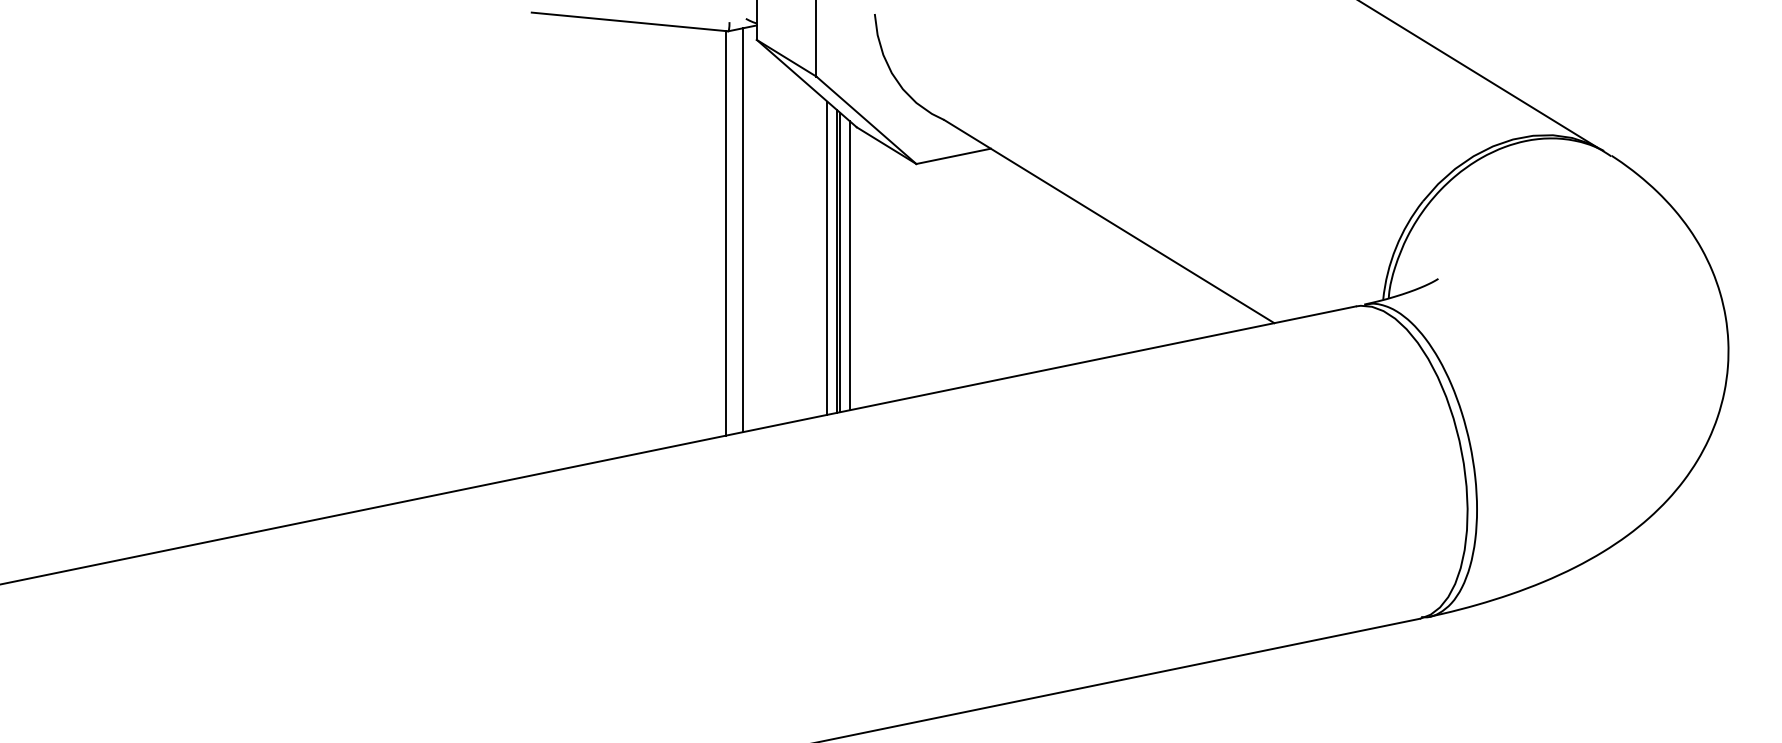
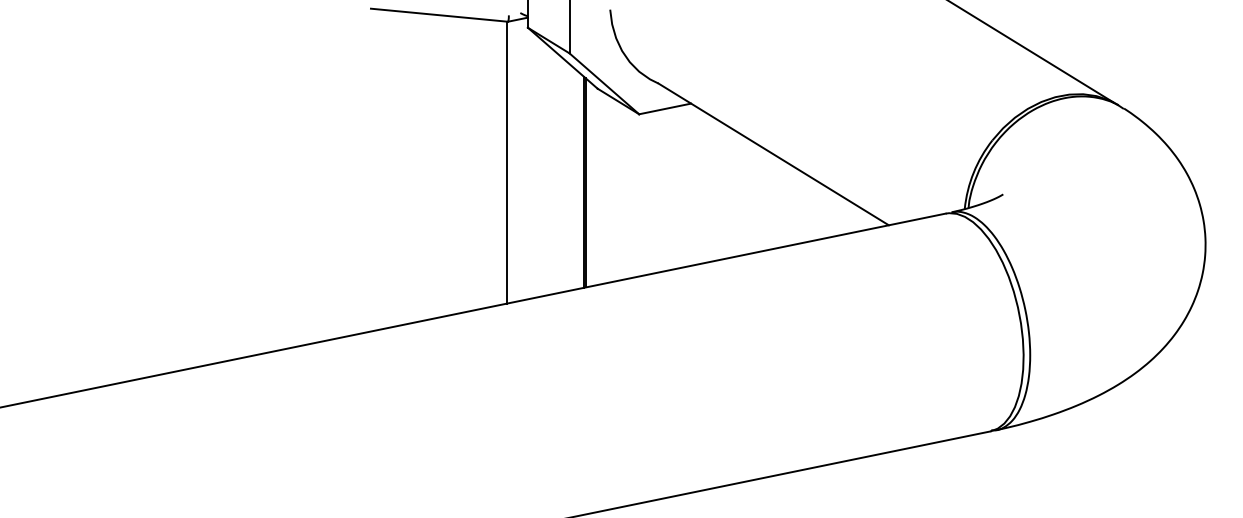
line: (743, 230) -> (518, 160), removed
line: (827, 257) -> (577, 179), removed
line: (849, 266) -> (592, 185), removed

